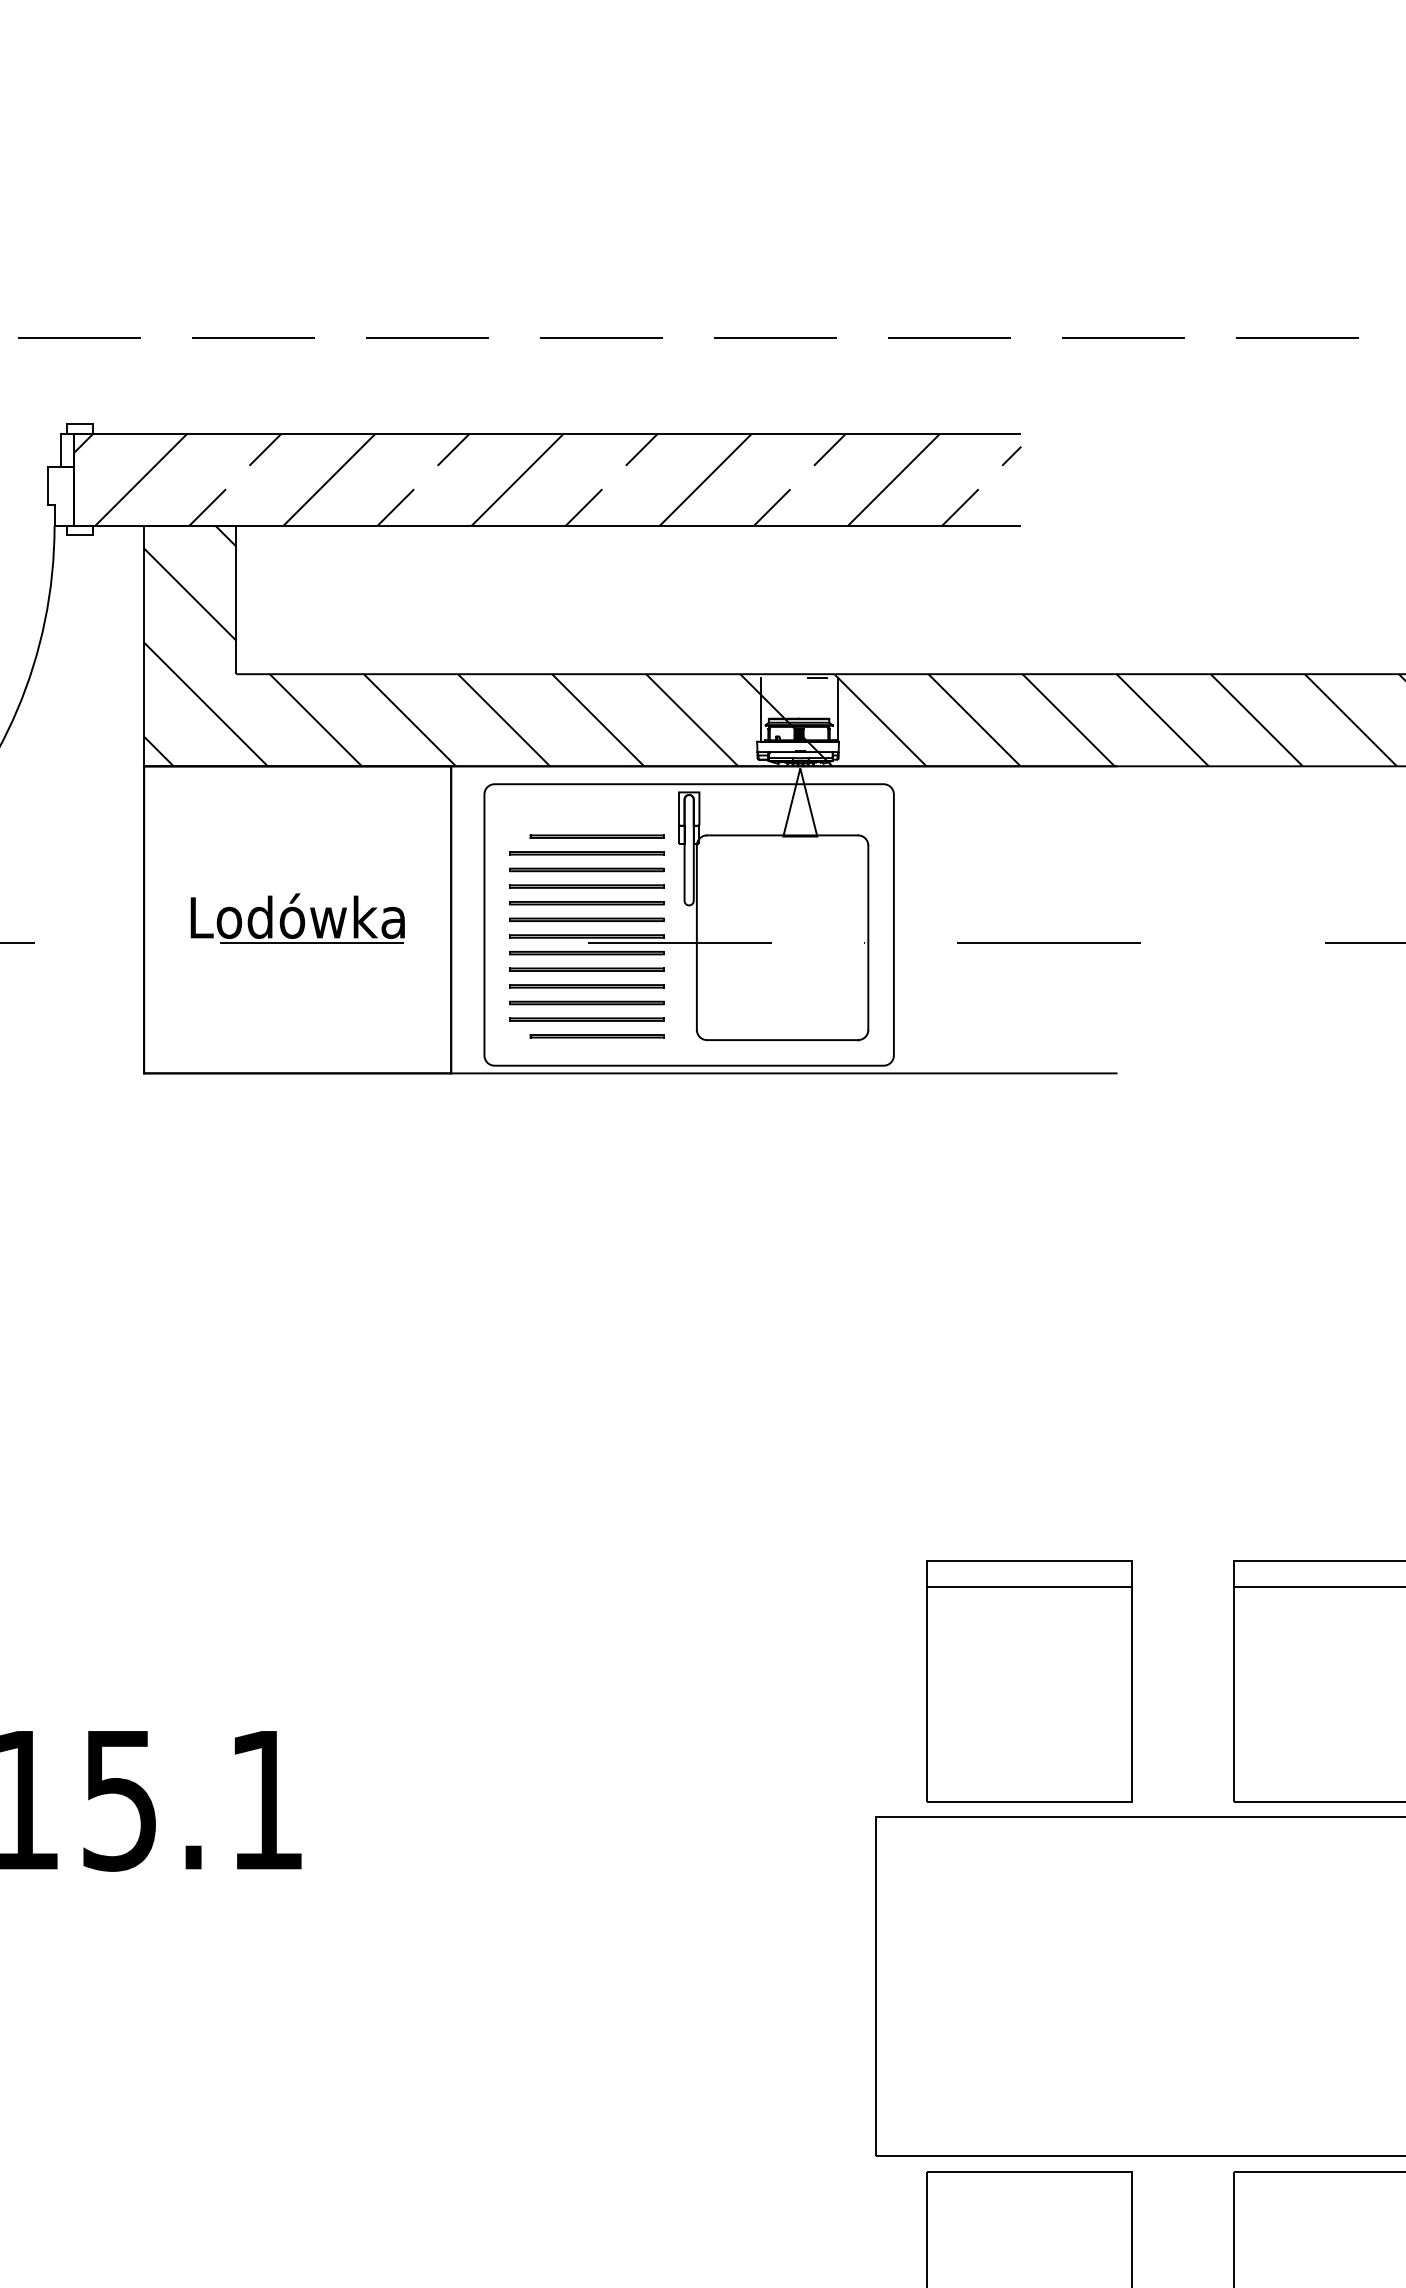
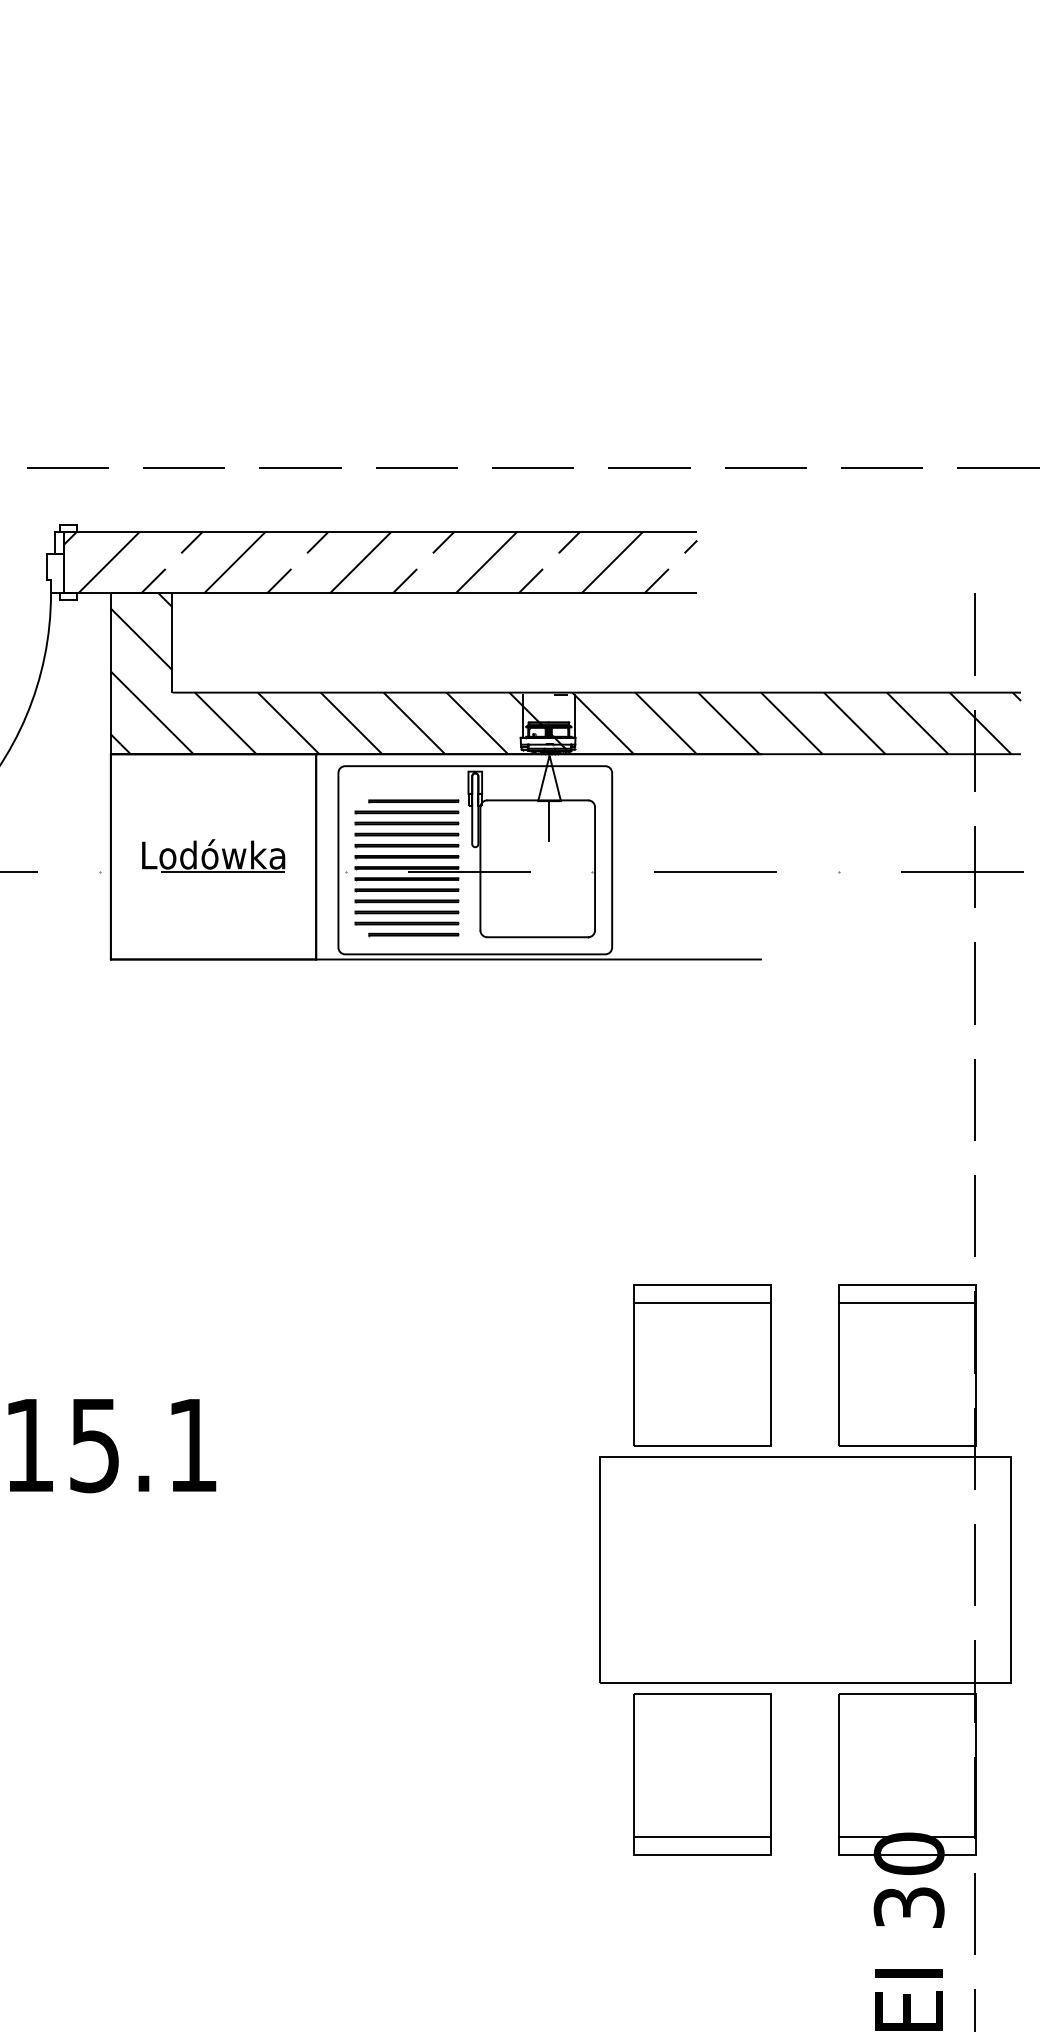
line: (798, 866) -> (548, 821), added

